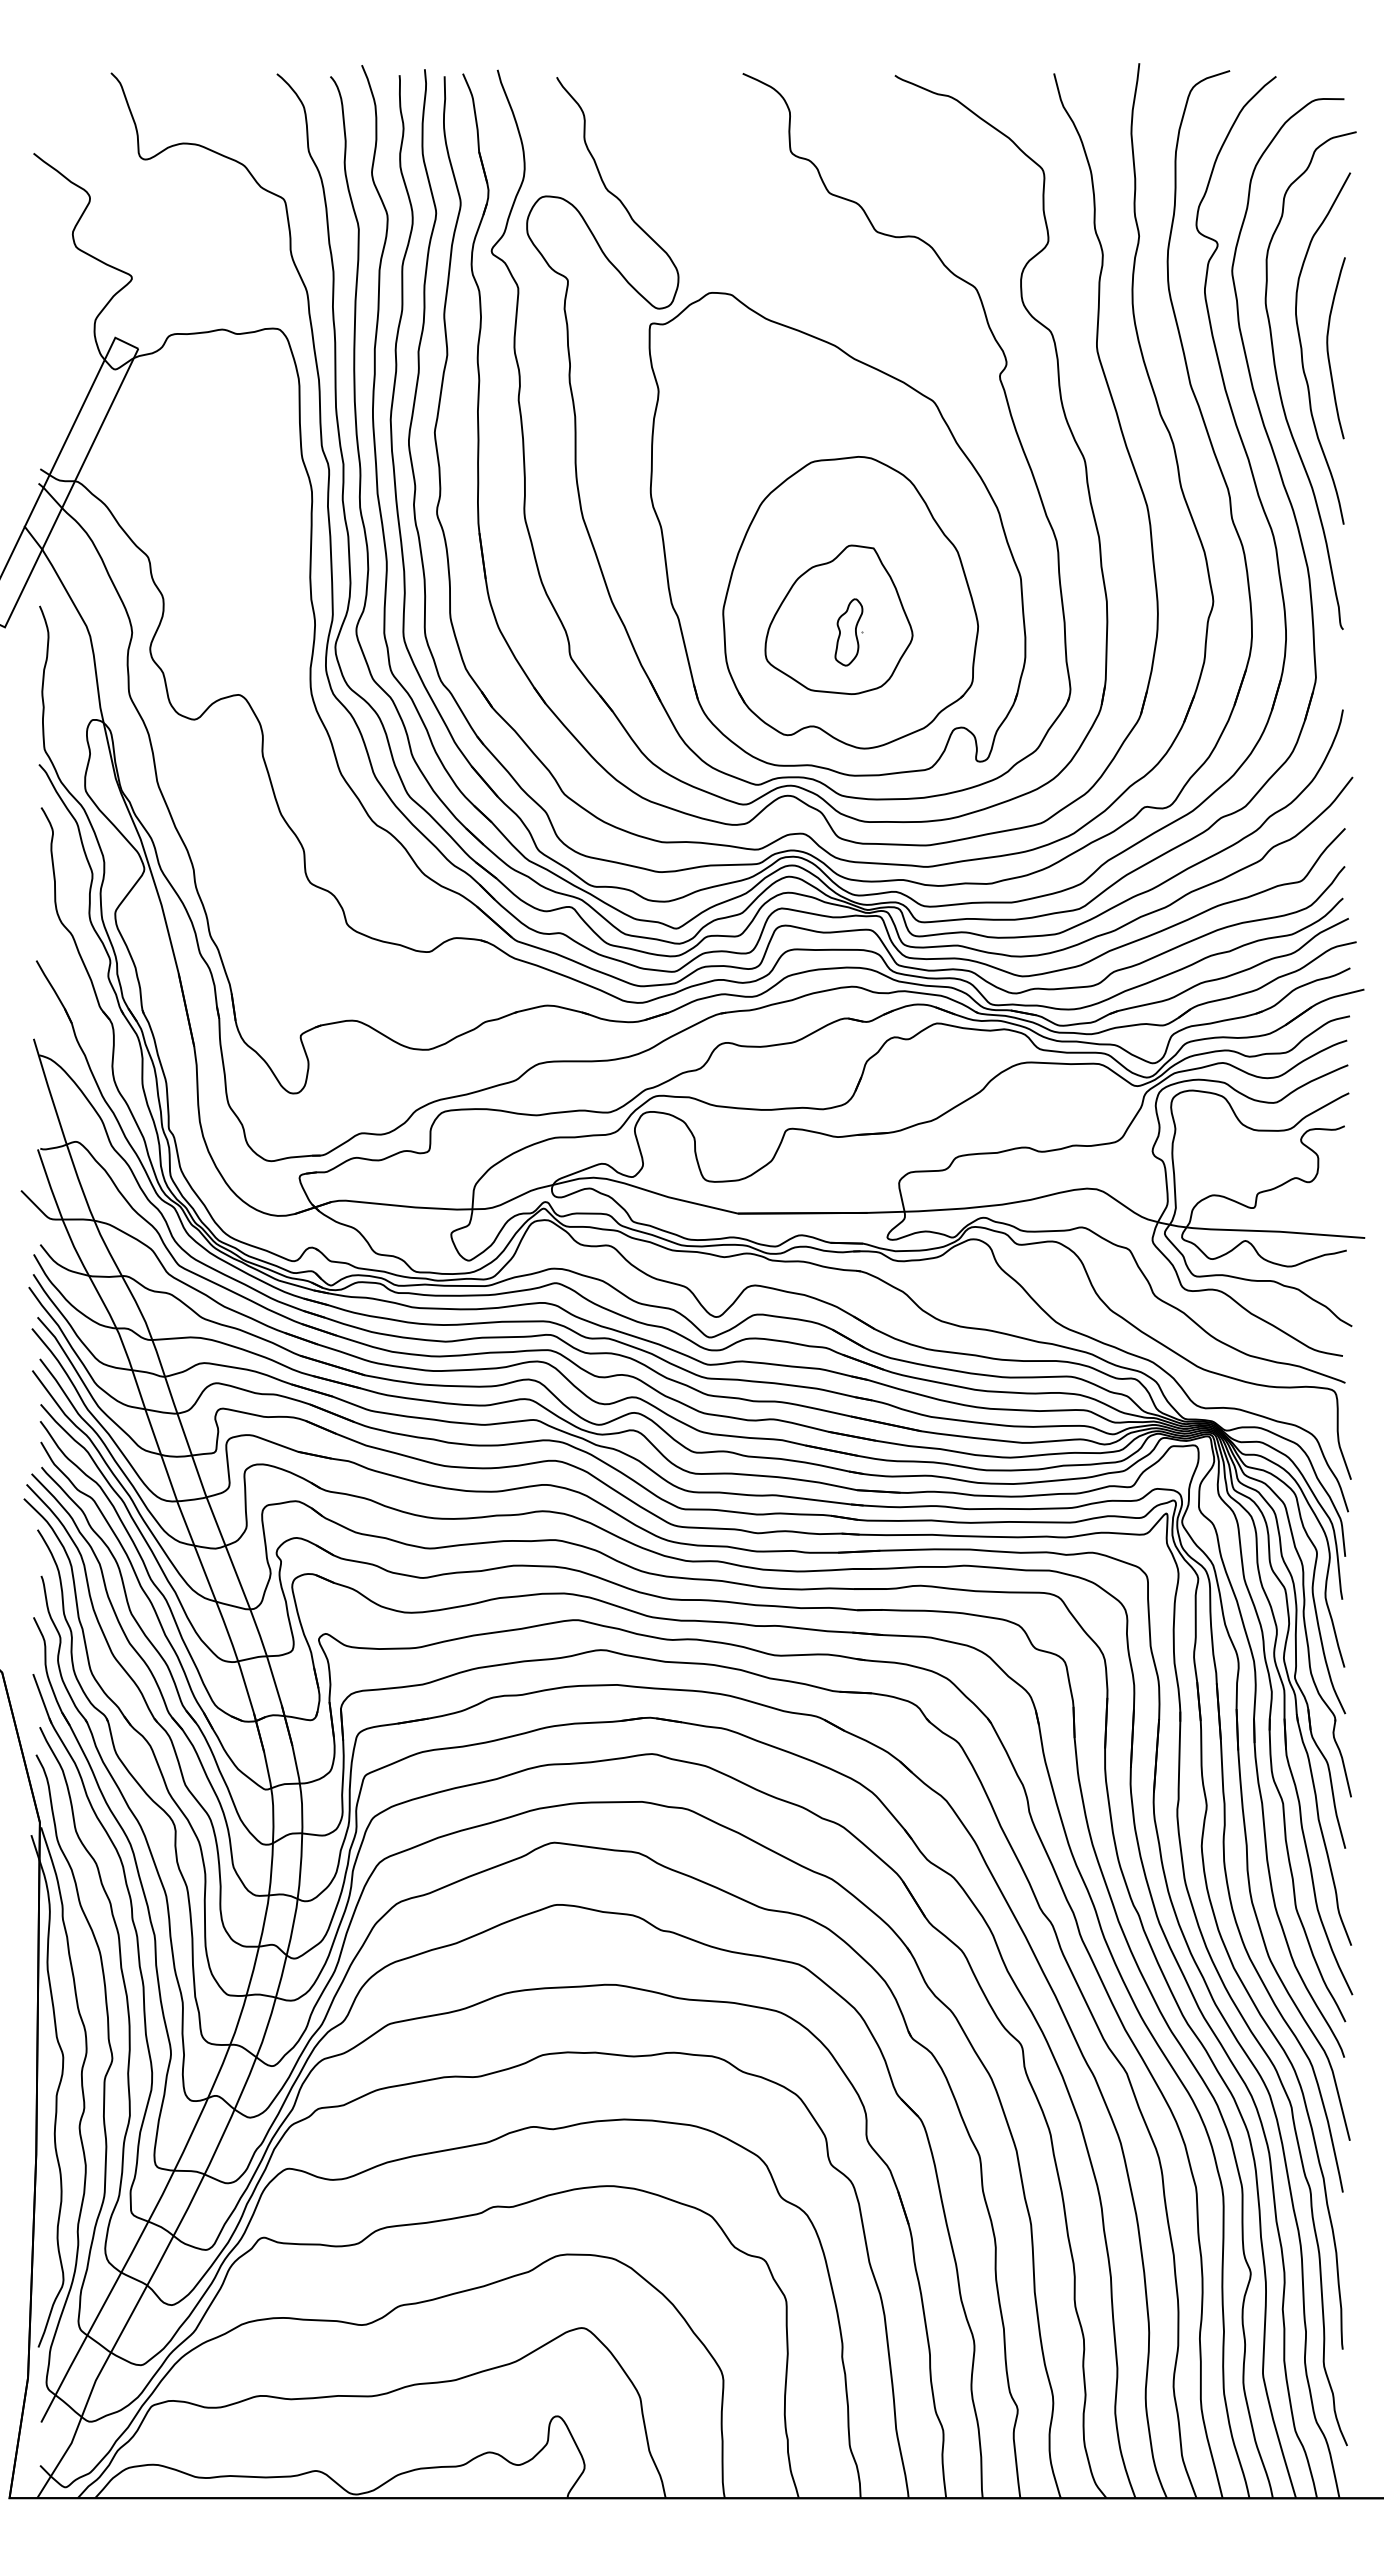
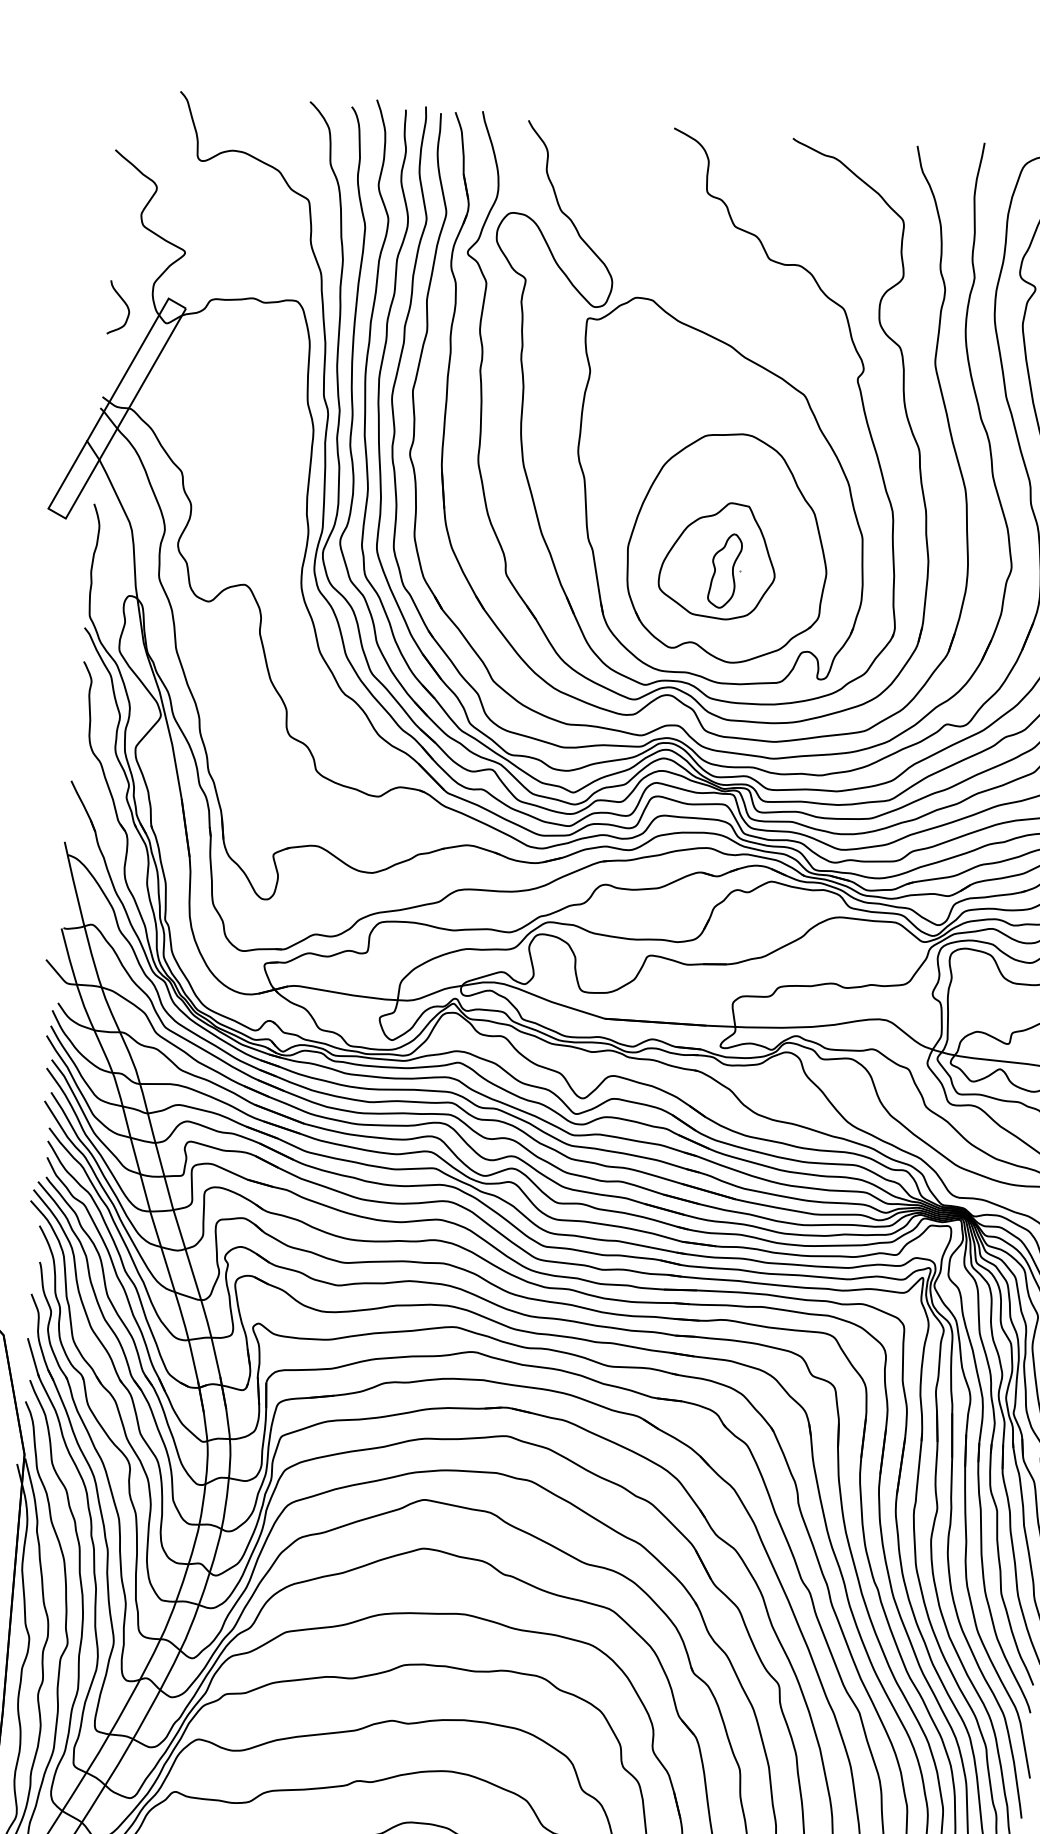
curve: (60, 349) -> (125, 304), added
part: (848, 632) -> (724, 571), size x1.43

